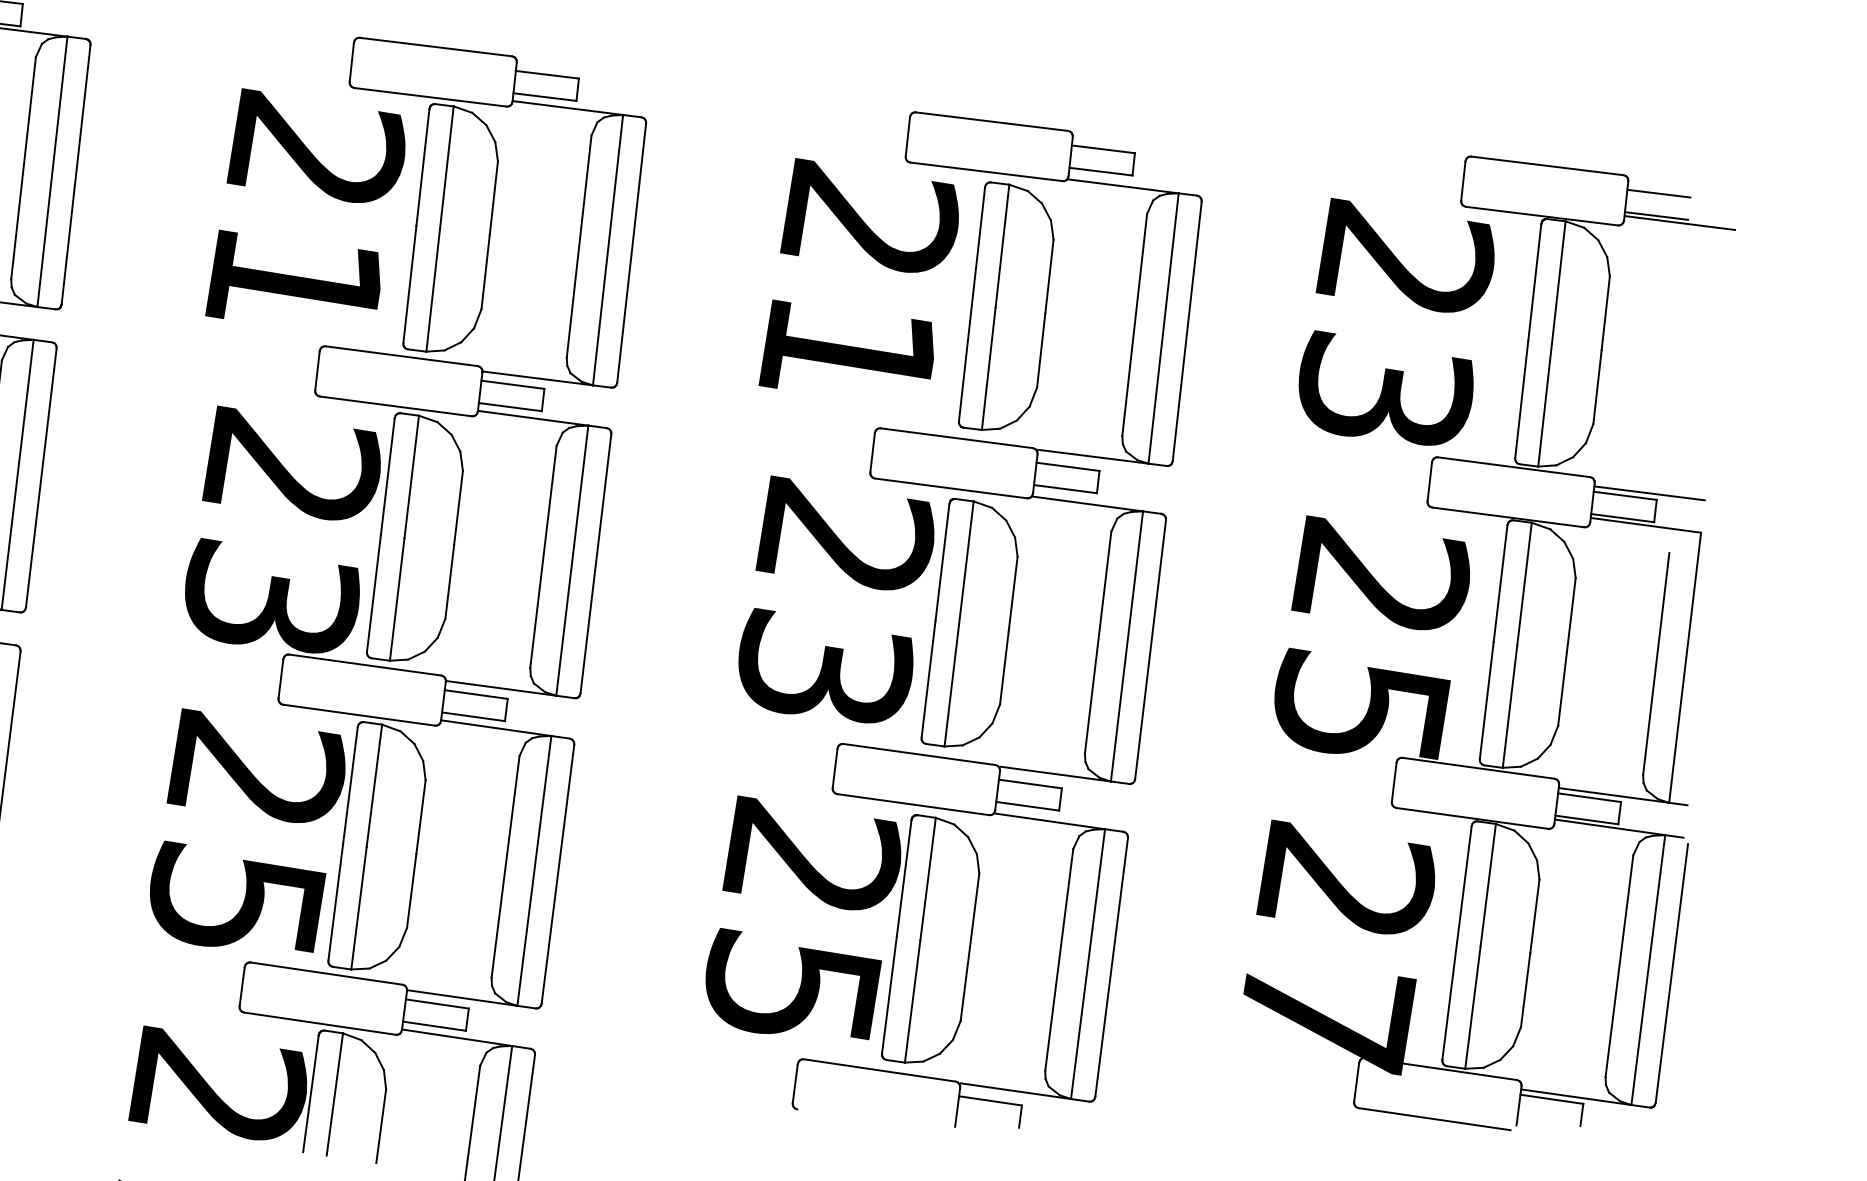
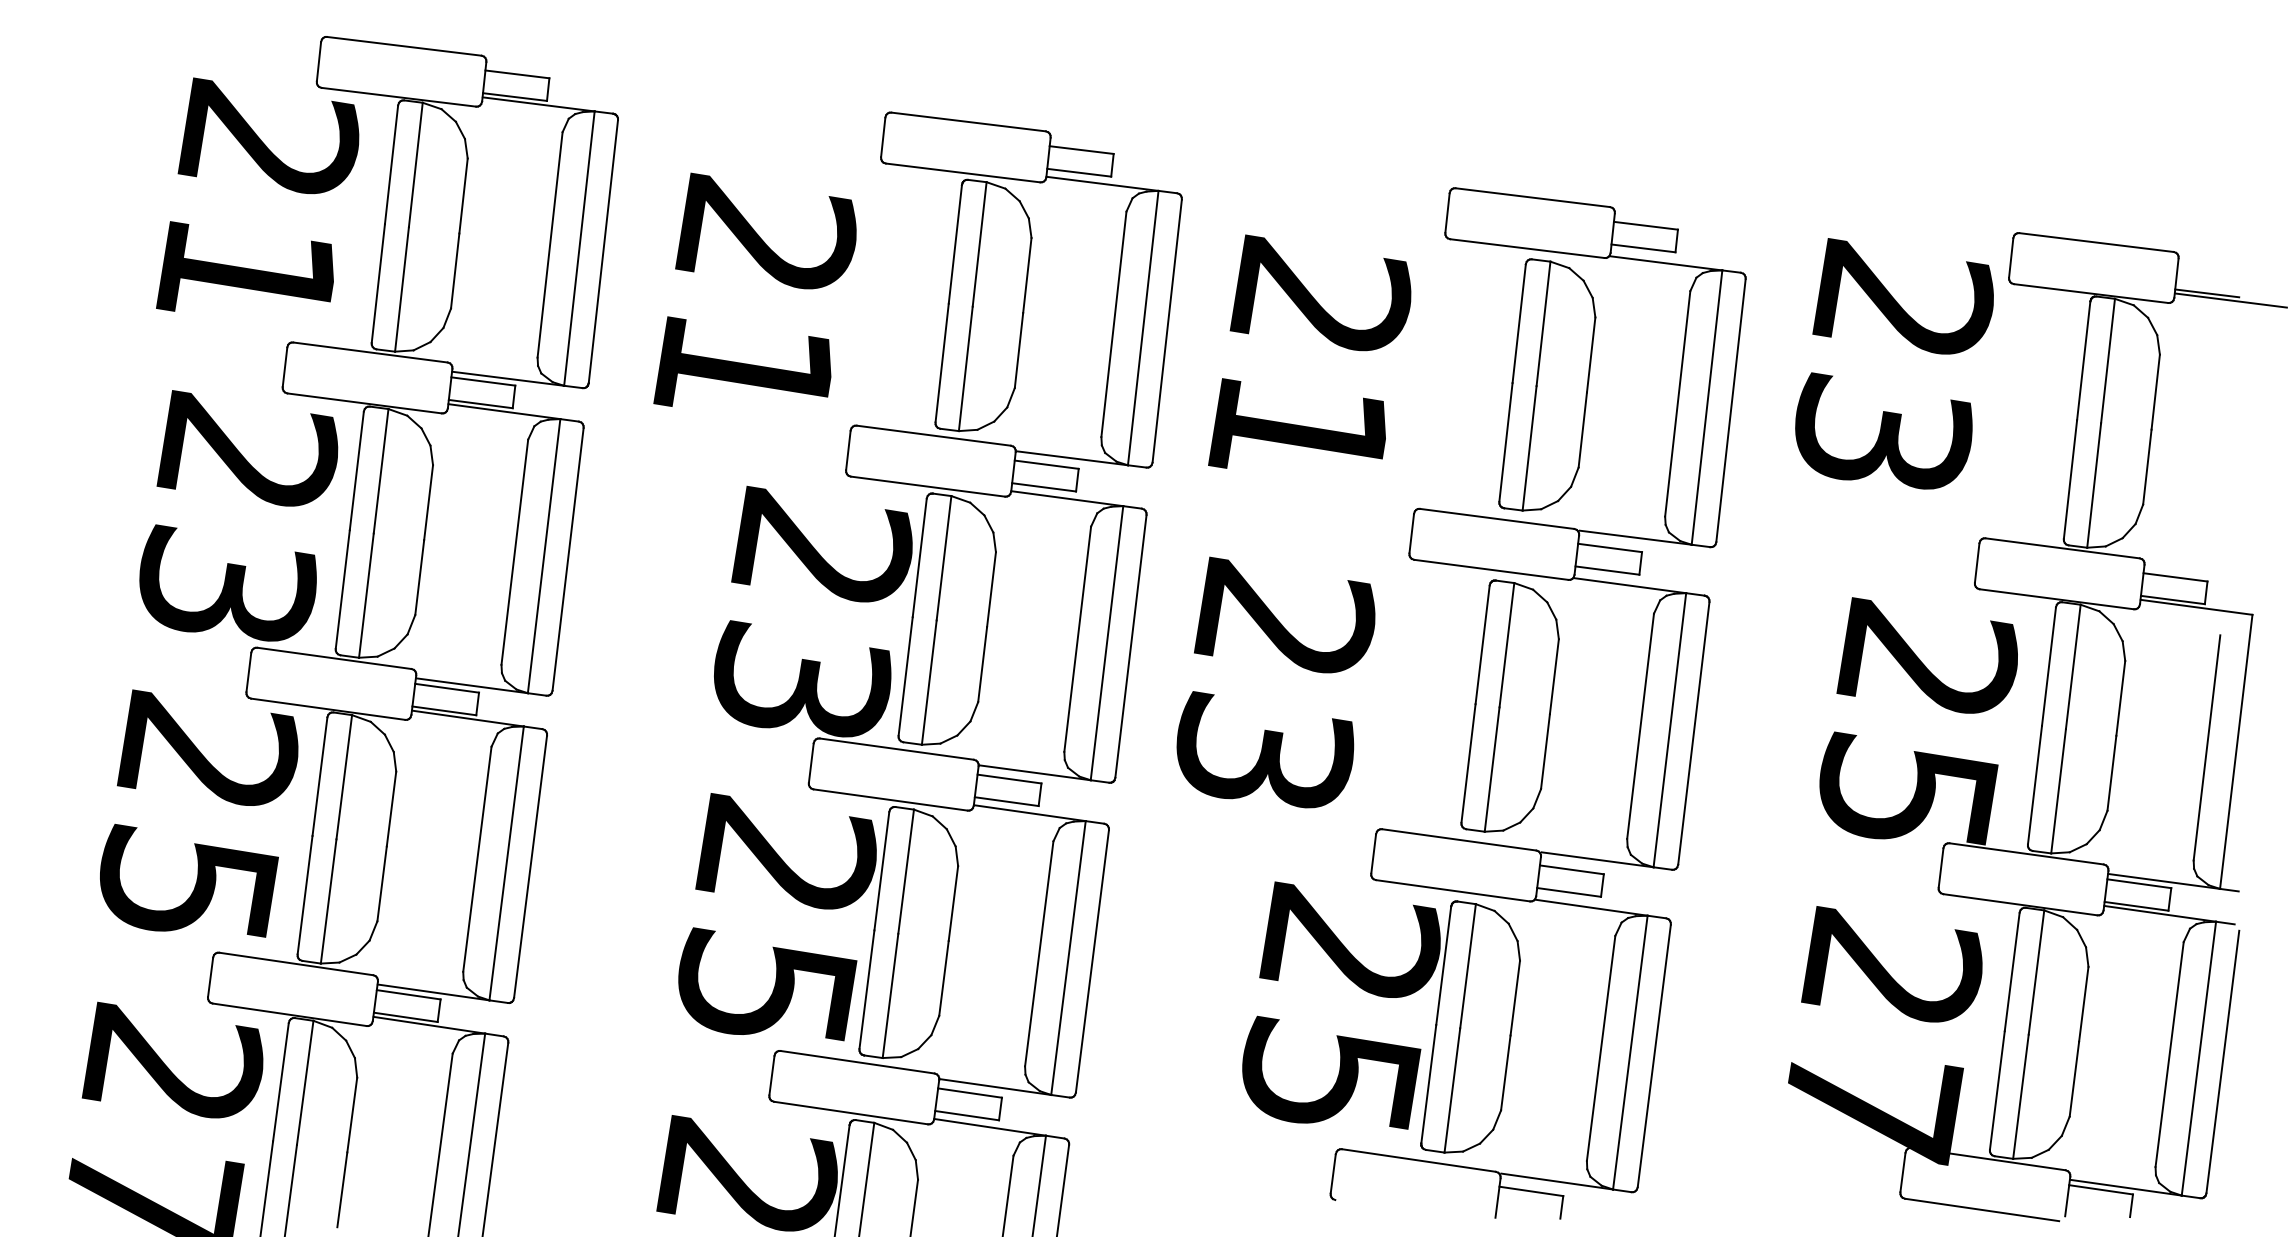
line: (1658, 193) -> (2209, 270), removed
text: (304, 203) -> (754, 289), moved
text: (858, 273) -> (1309, 351), moved
text: (1396, 321) -> (1894, 363), moved
line: (1649, 492) -> (2200, 574), removed
text: (835, 599) -> (1275, 682), moved

